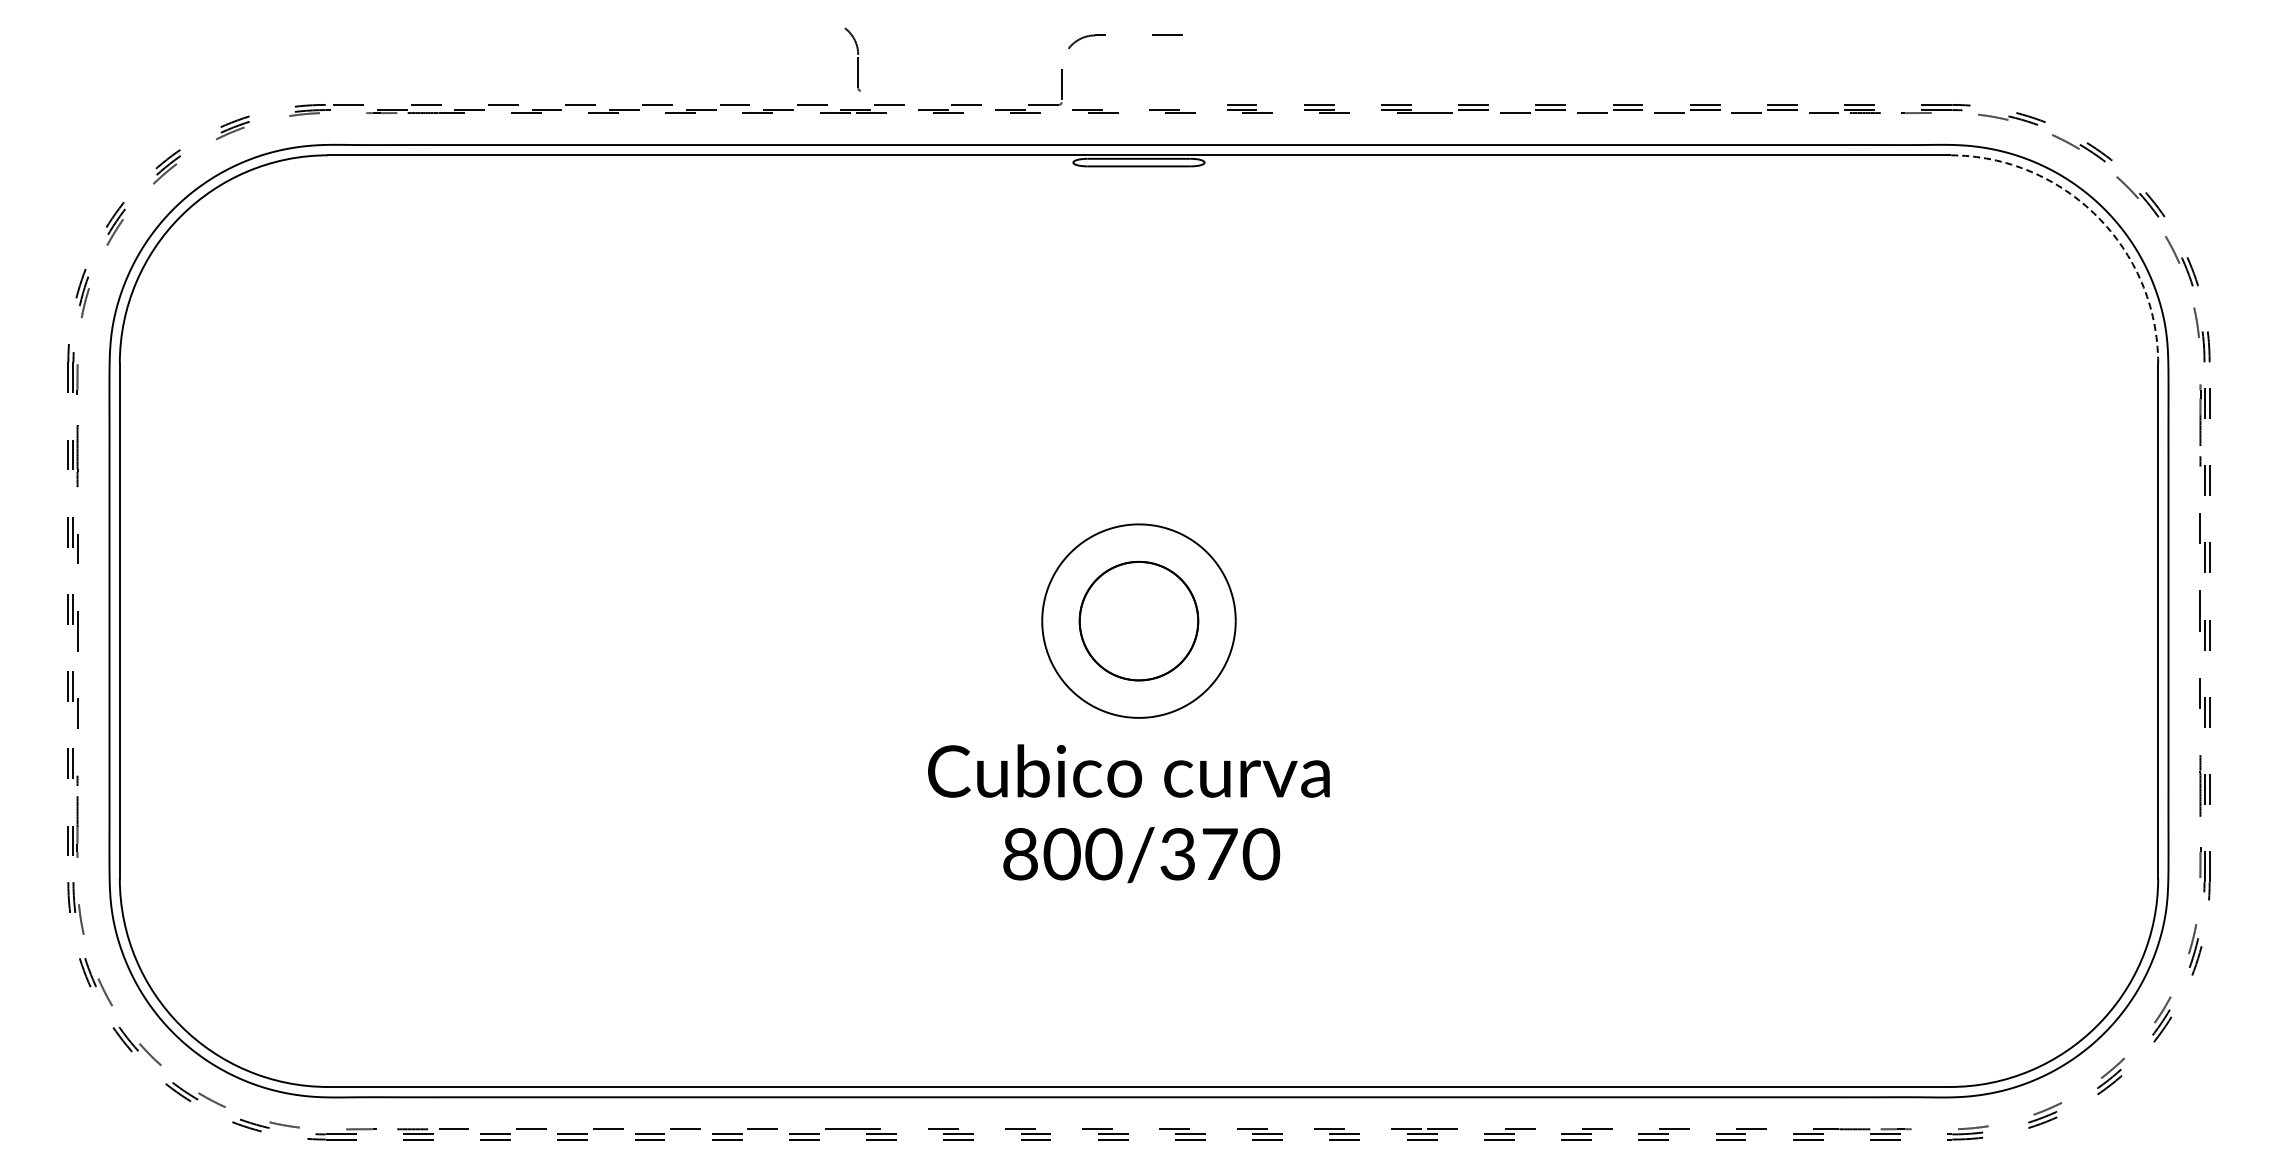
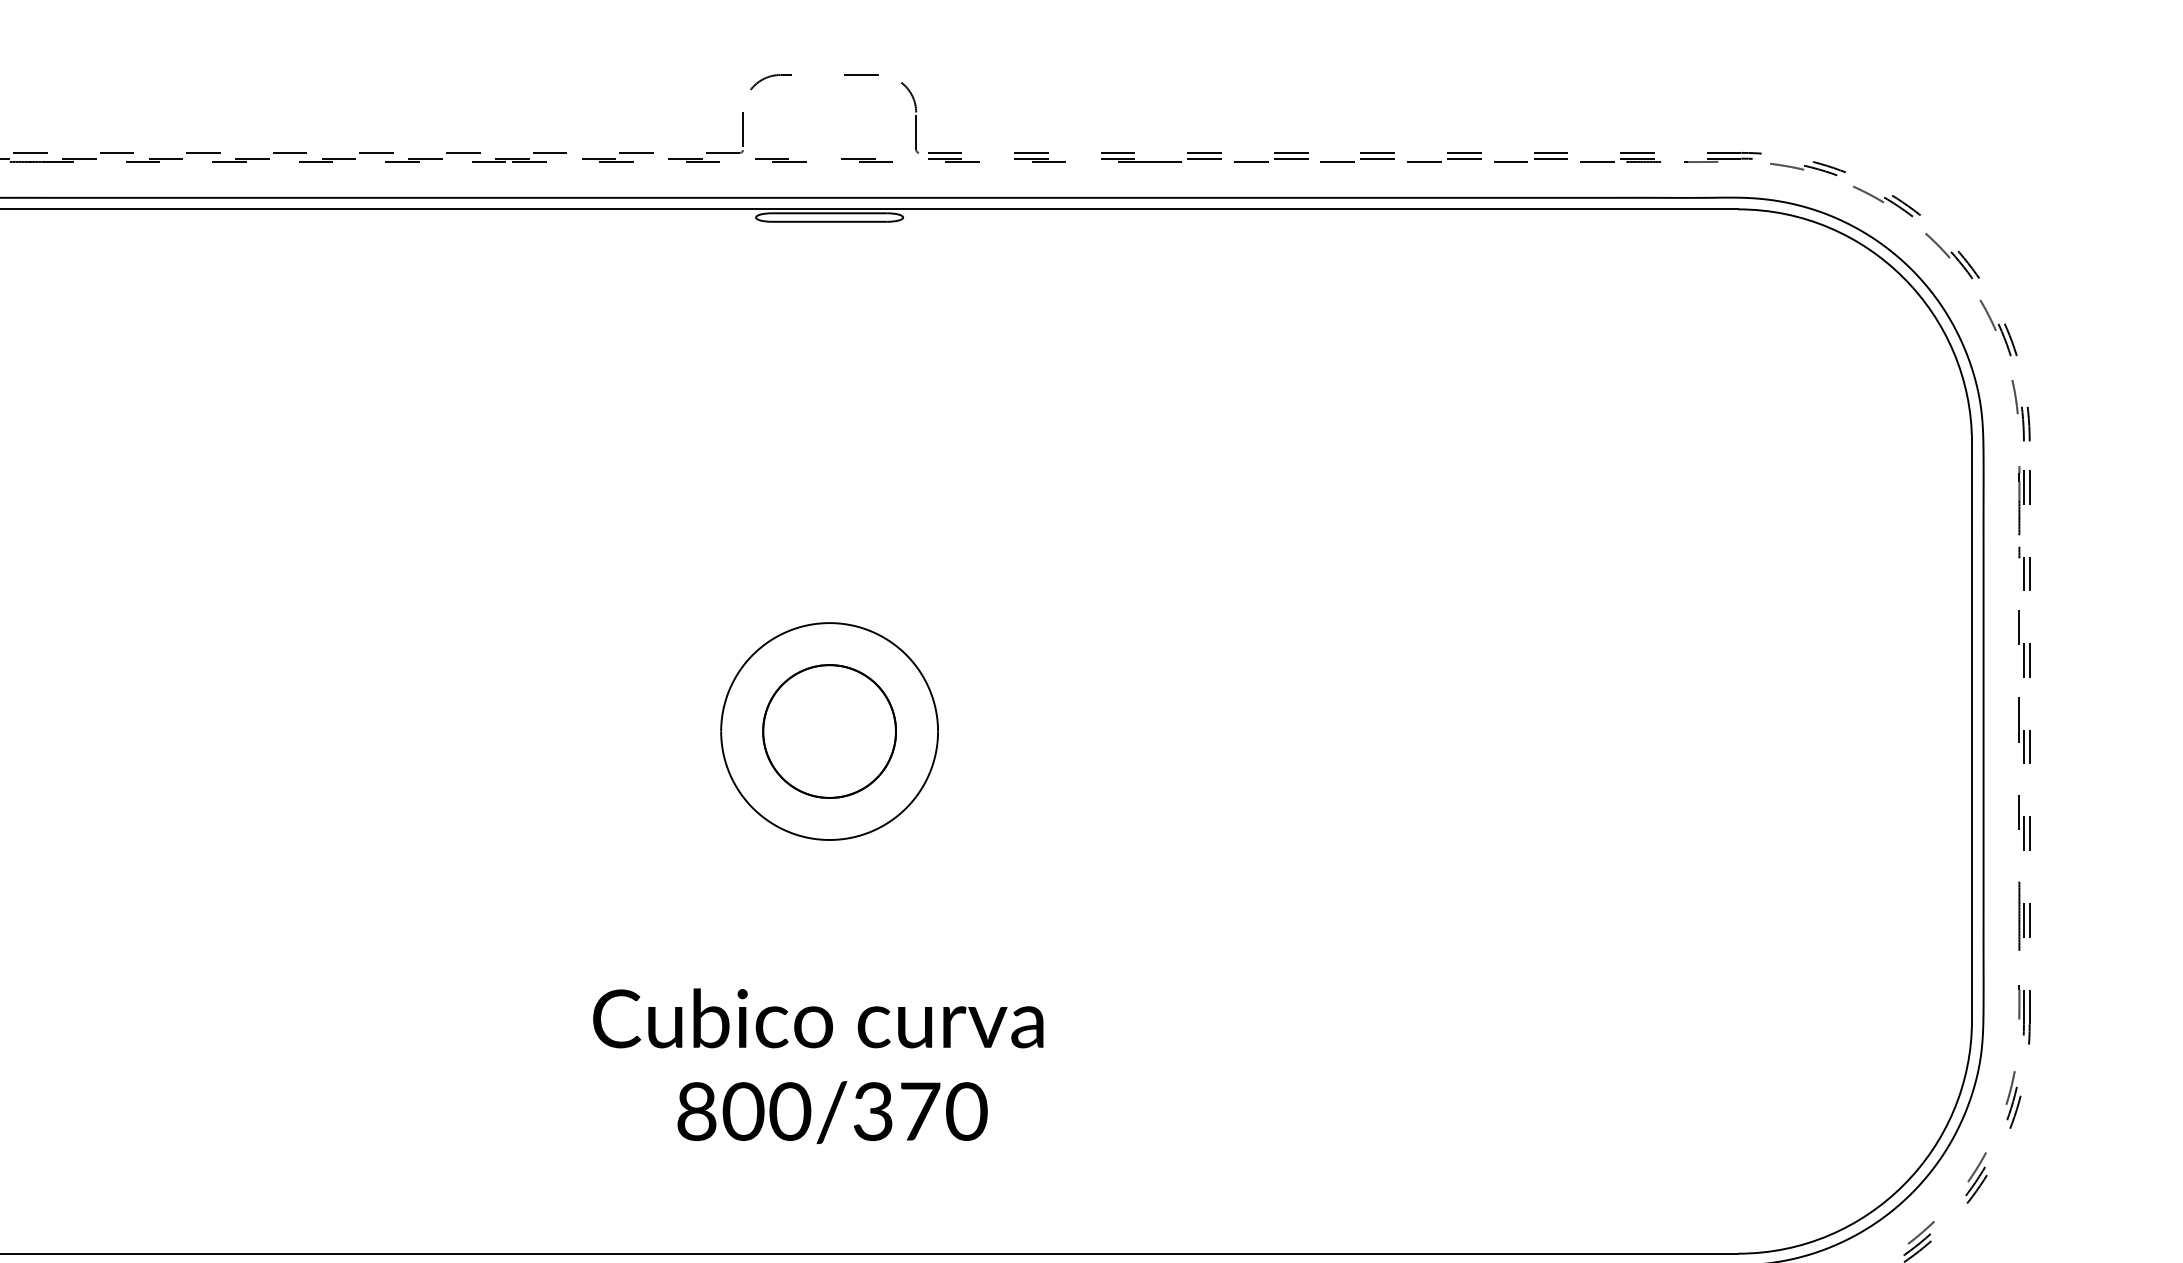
part: (852, 59) -> (909, 117), moved
arc: (2097, 216) -> (1903, 277), dashed -> solid
text: (1128, 813) -> (817, 1065), moved

